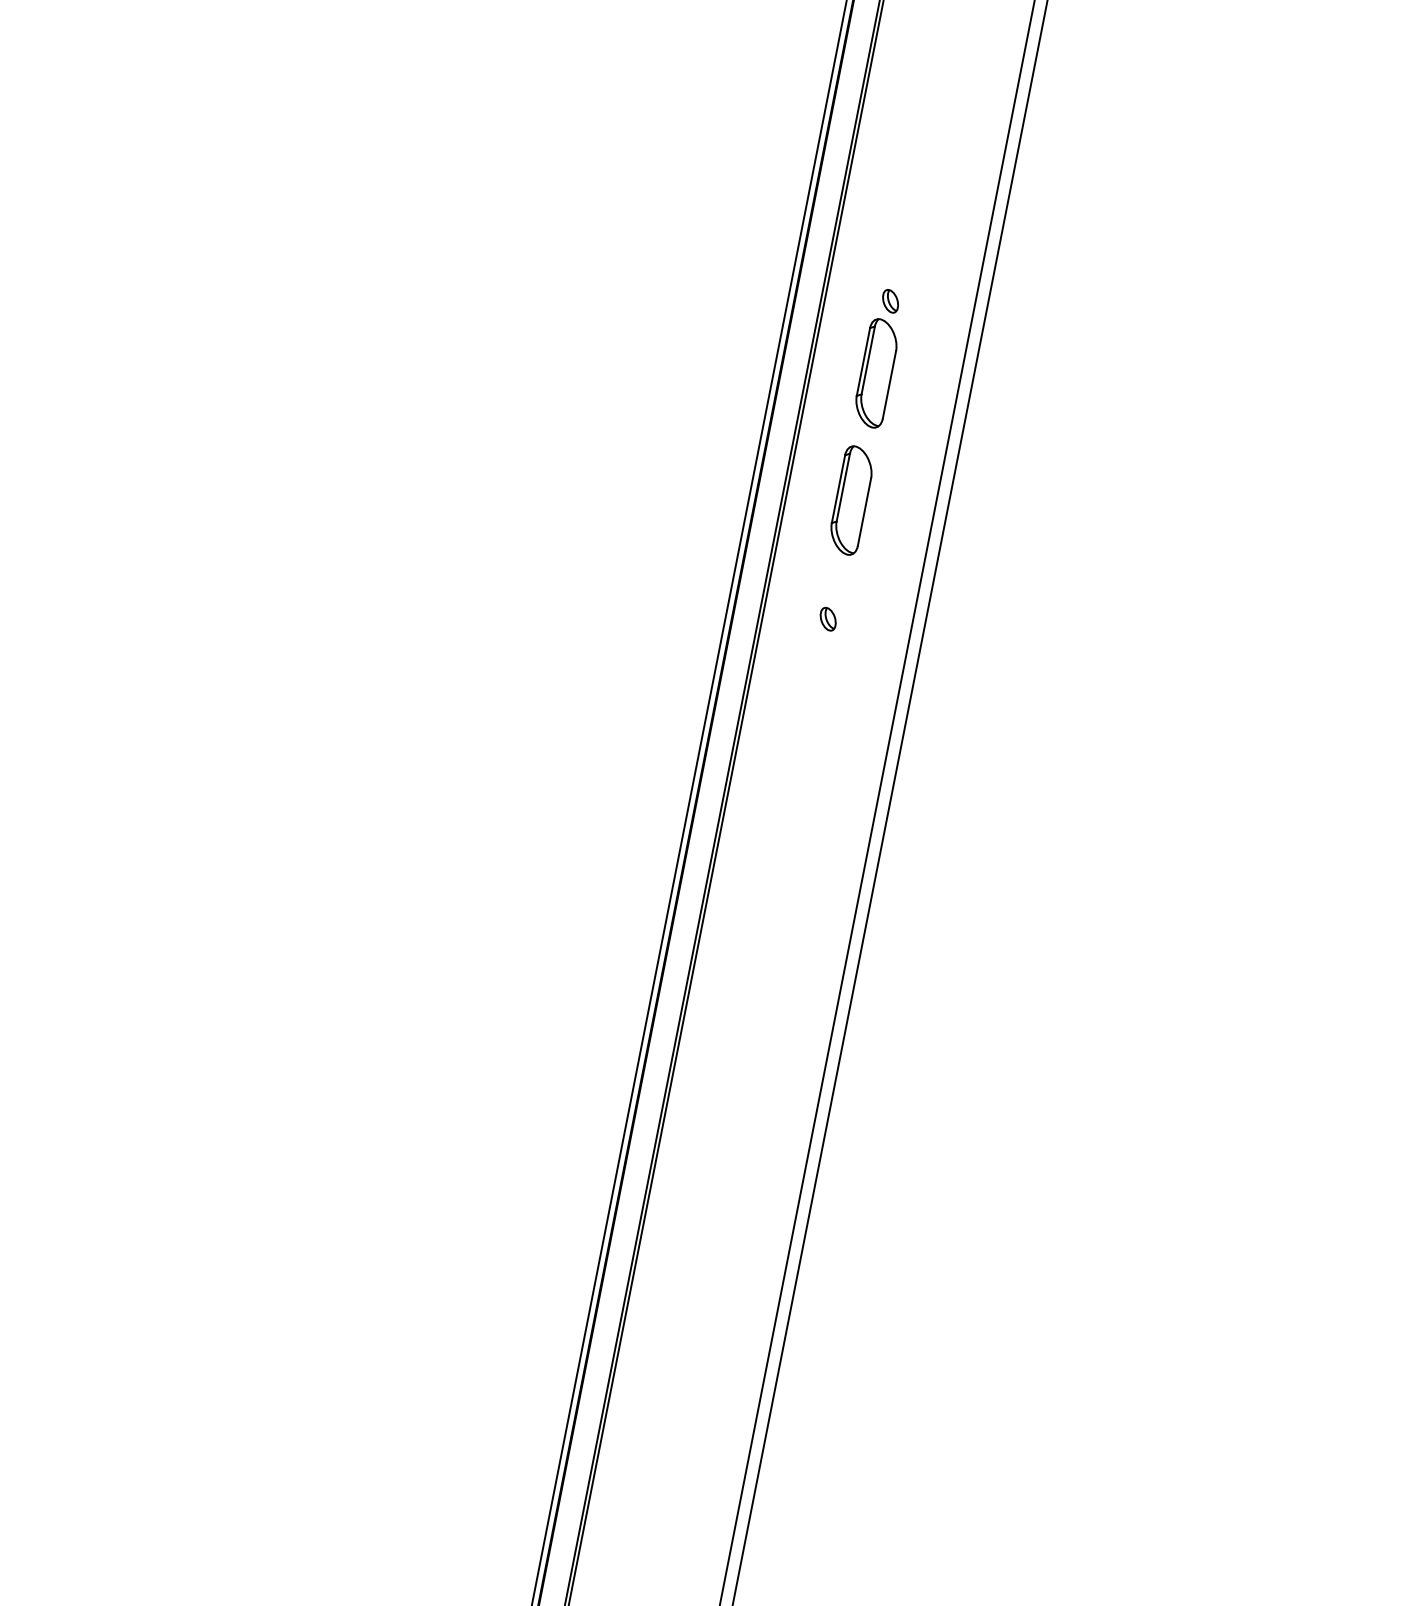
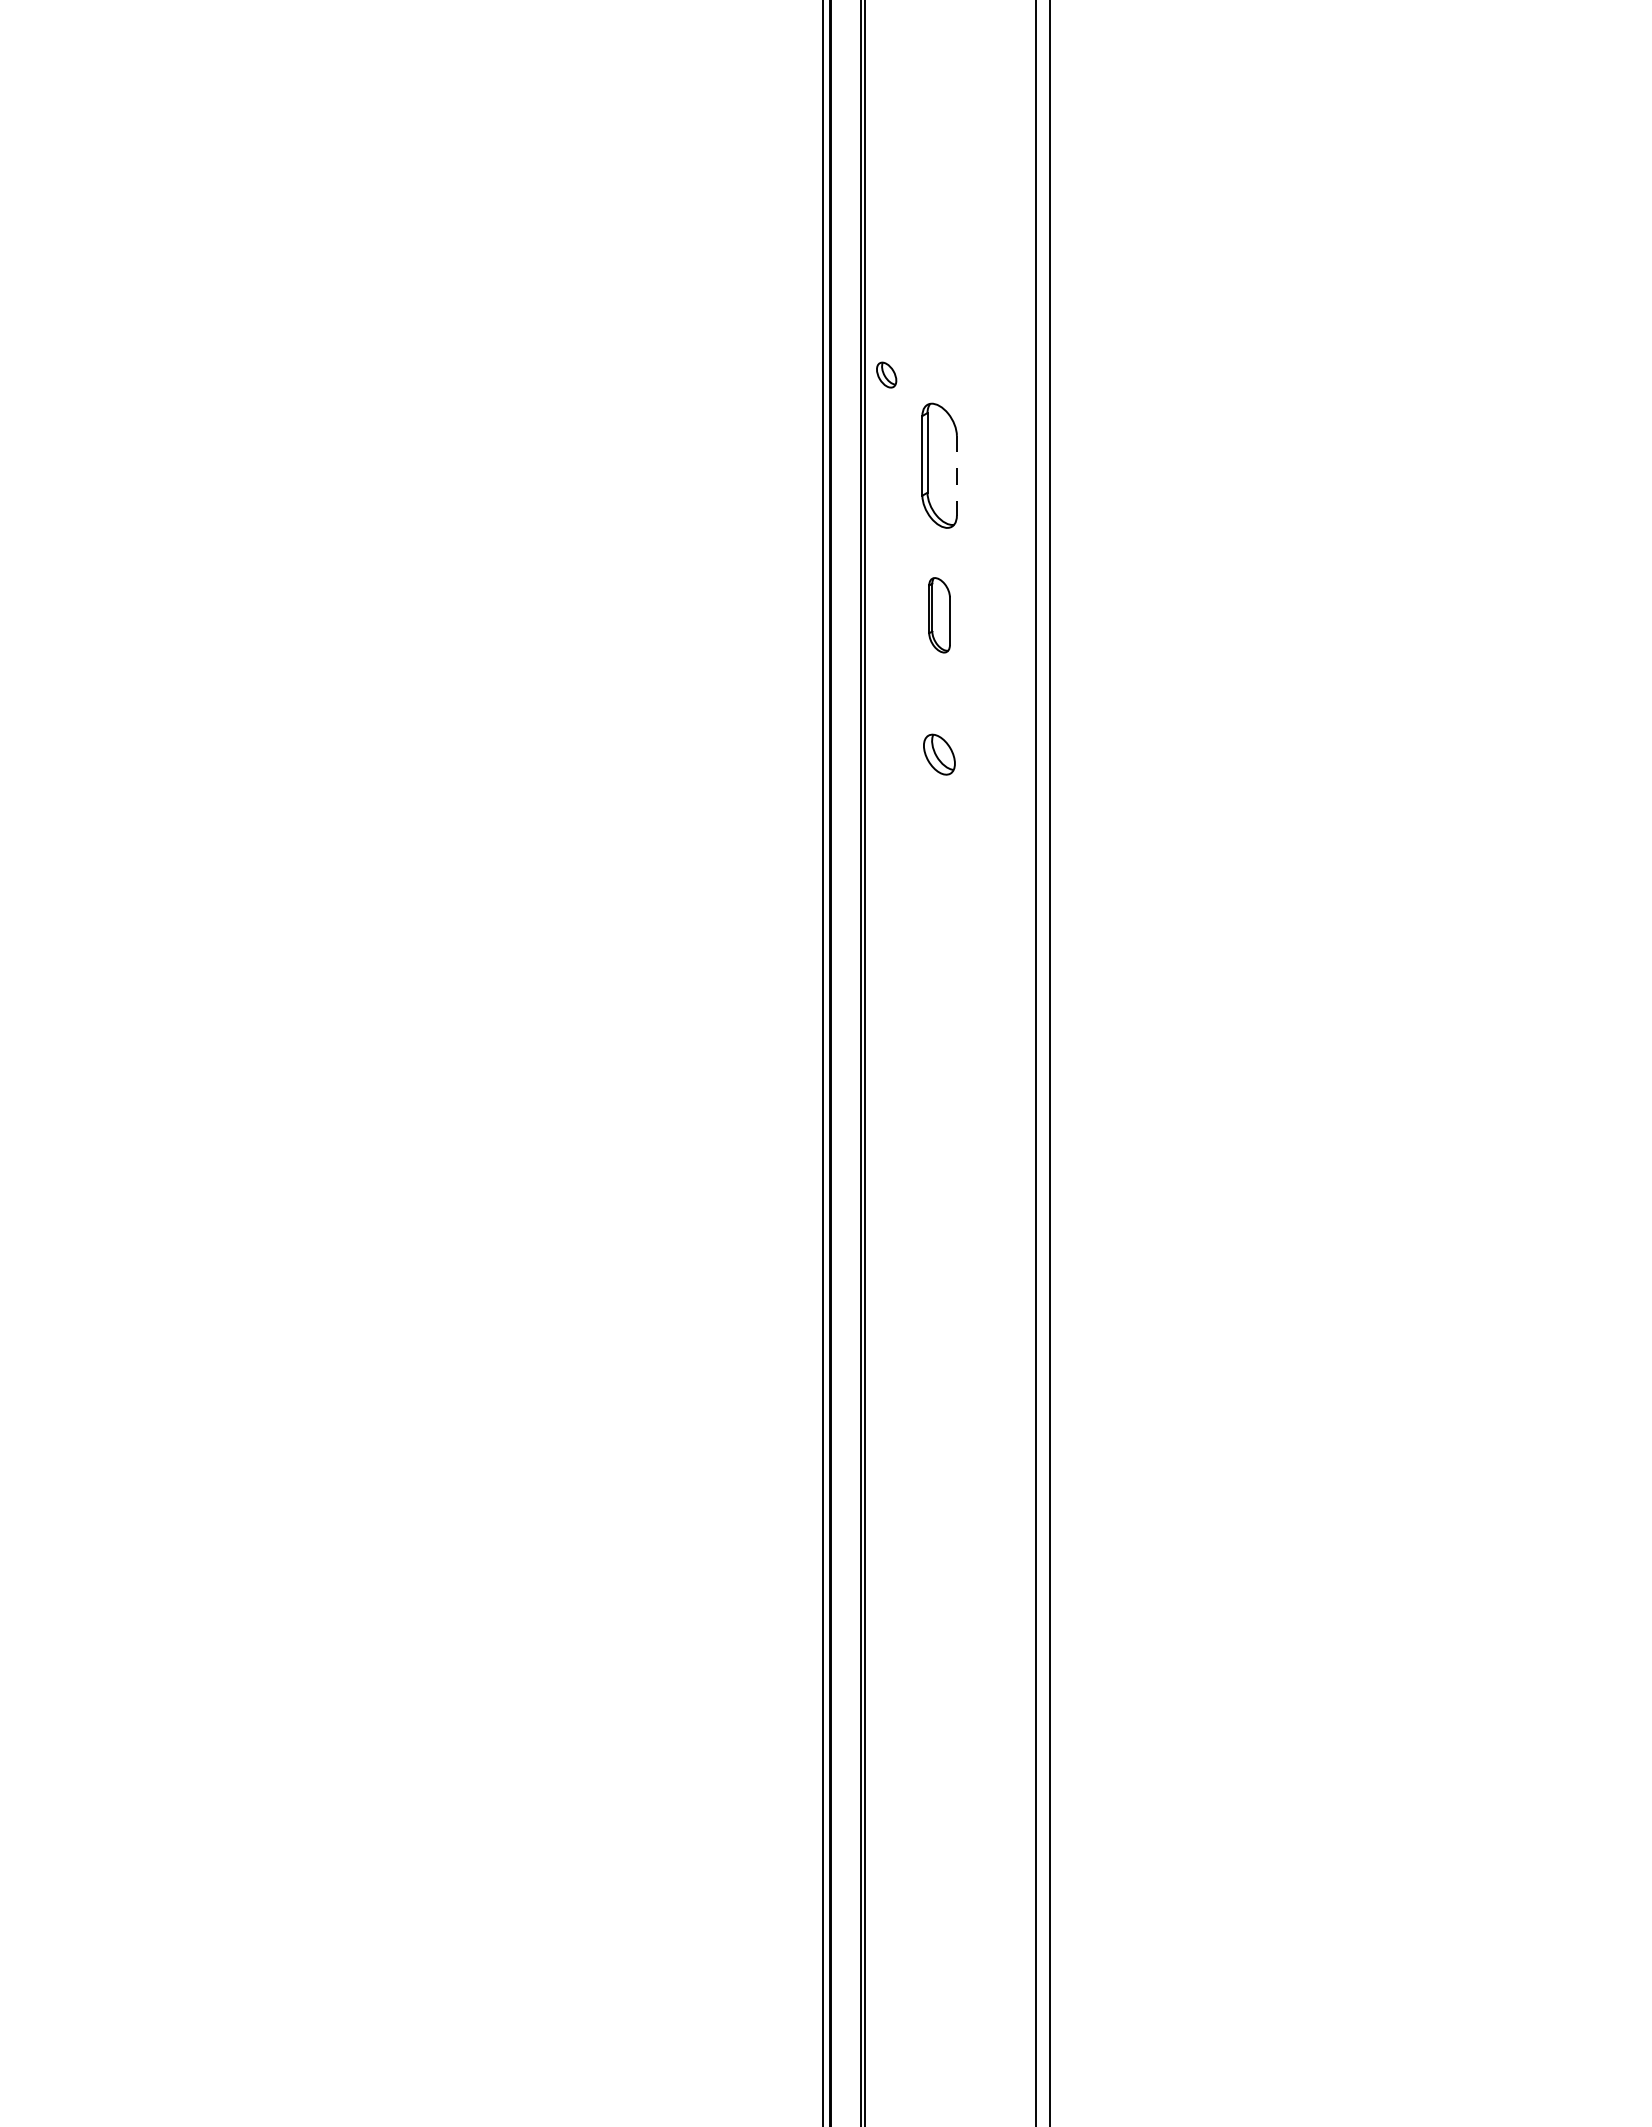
part: (890, 300) -> (886, 374), moved
line: (889, 384) -> (956, 475), solid -> dashed
part: (851, 500) -> (939, 615), size x0.6
part: (828, 619) -> (939, 754), size x1.6

